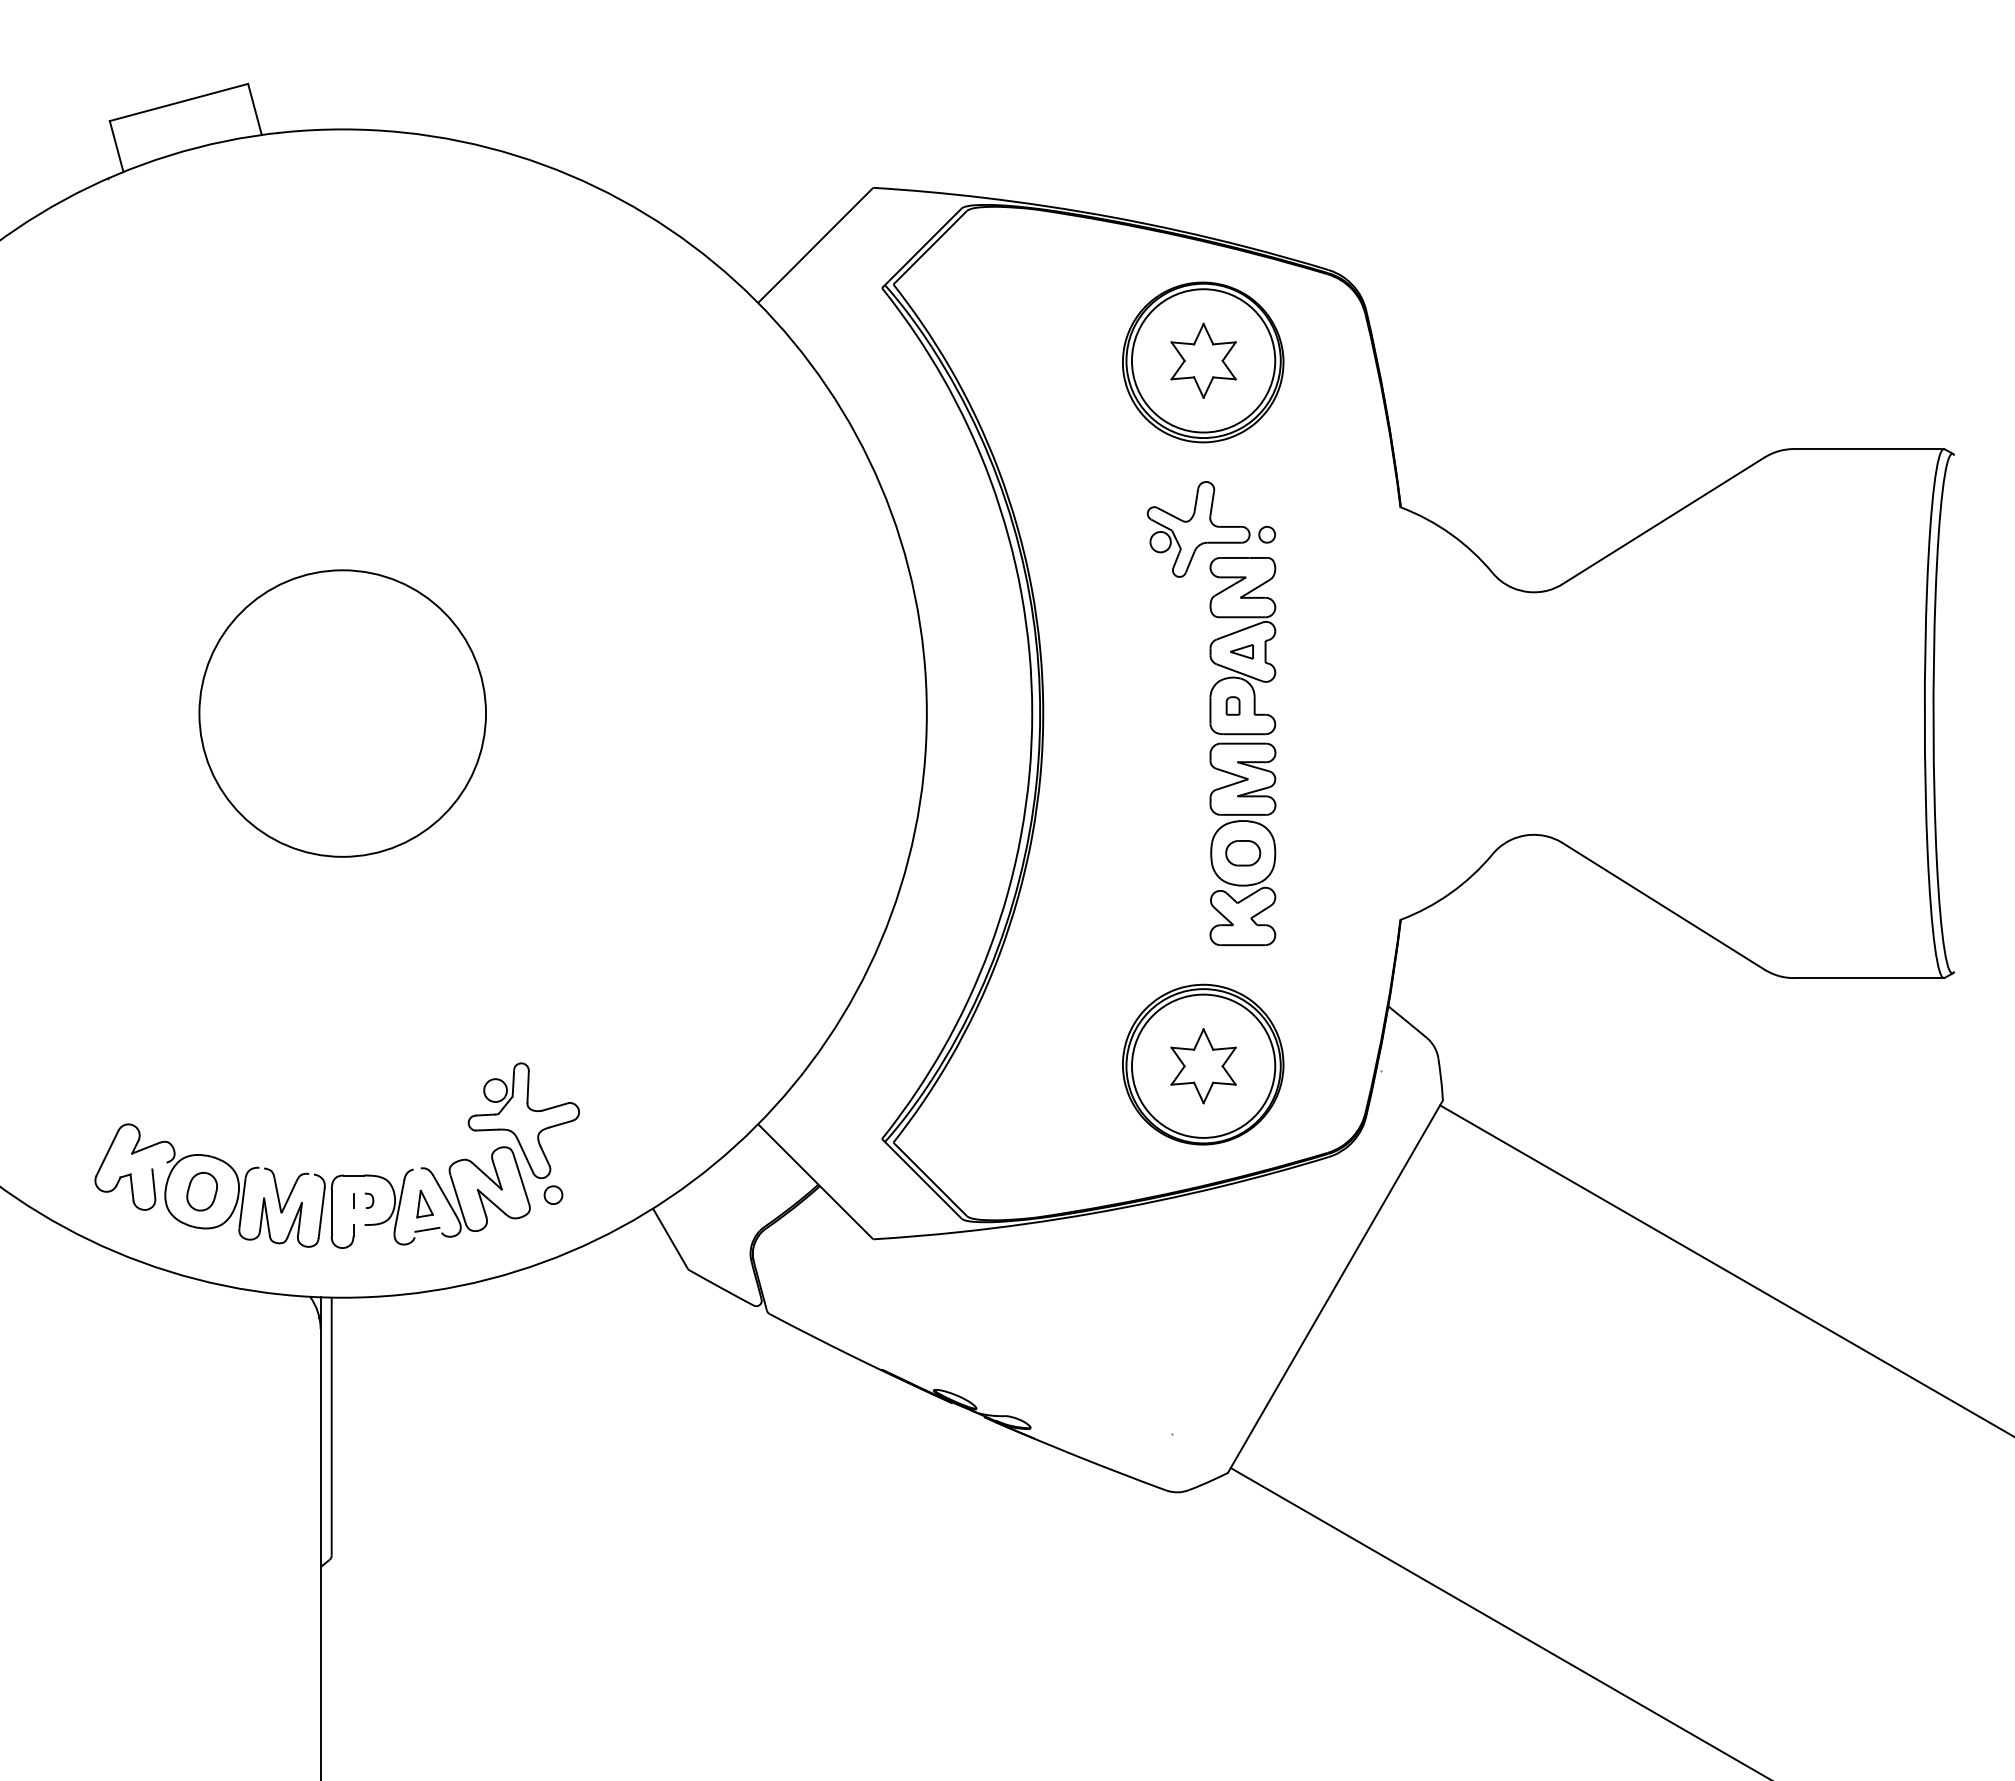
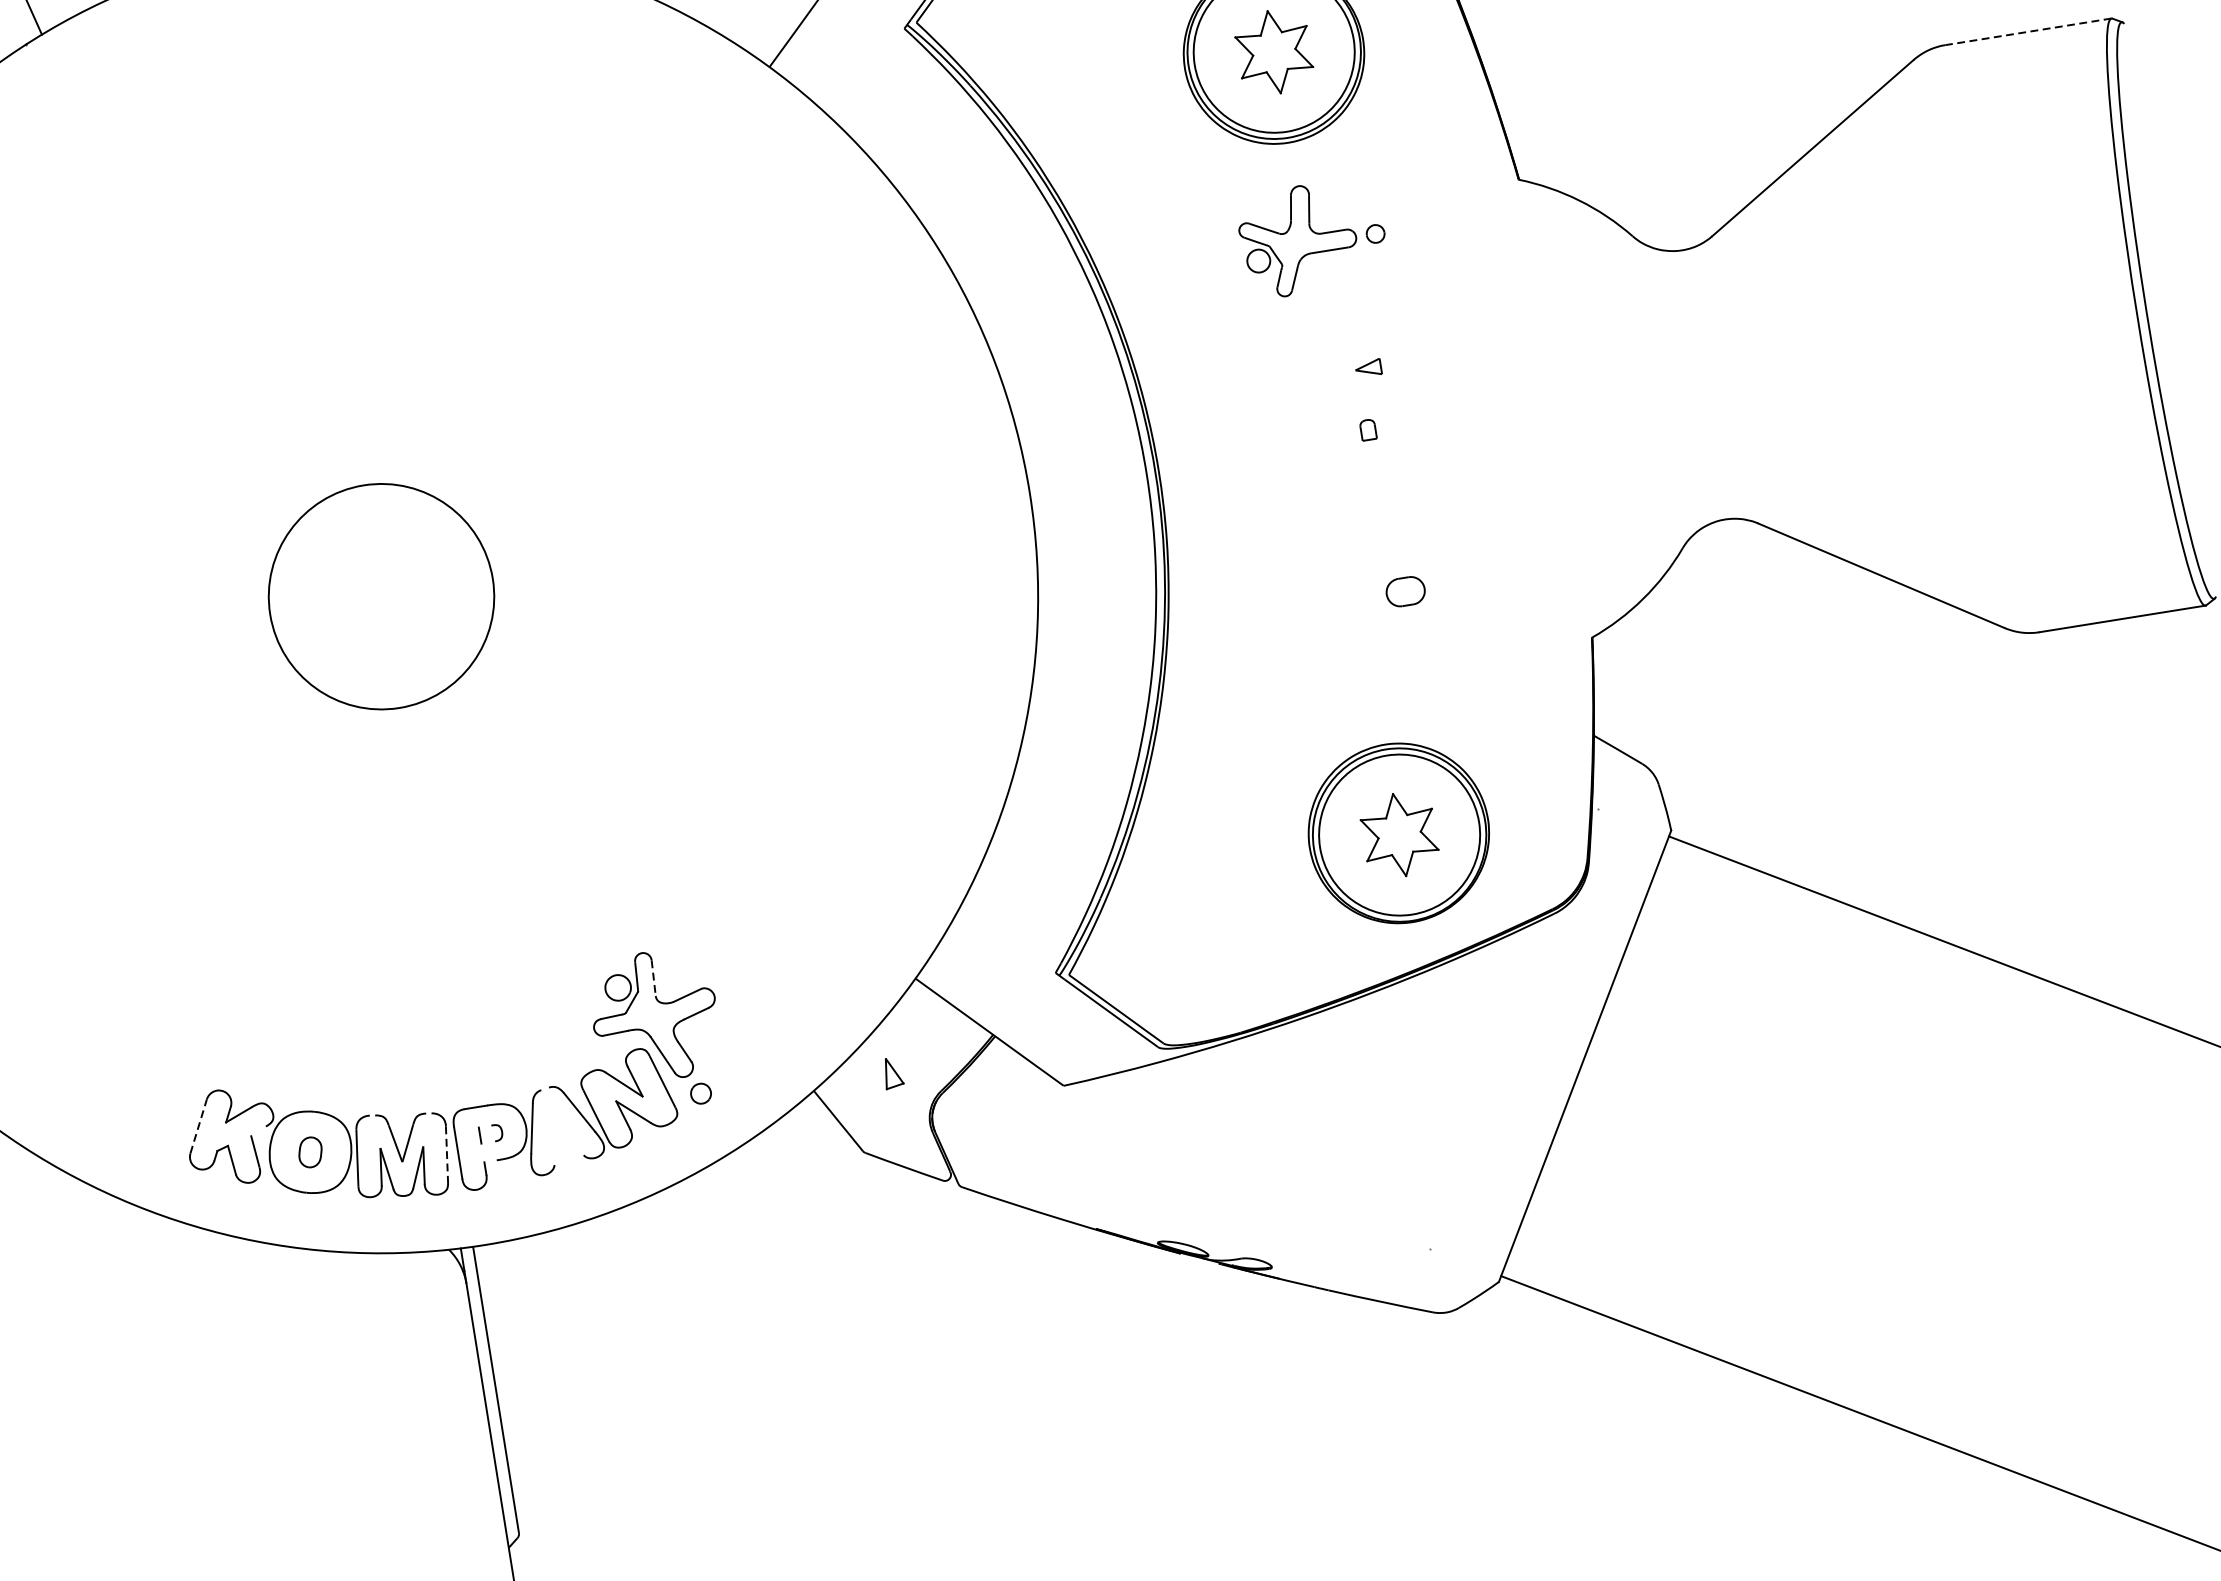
line: (1869, 449) -> (2028, 32), solid -> dashed
circle: (342, 713) -> (381, 596), size x0.7
part: (1242, 751) -> (1386, 478), removed
line: (528, 1087) -> (654, 978), solid -> dashed
line: (107, 1152) -> (198, 1125), solid -> dashed
part: (201, 1191) -> (309, 1152), size x0.7
part: (424, 1203) -> (892, 1072), moved
line: (321, 1213) -> (446, 1155), solid -> dashed
line: (427, 1229) -> (567, 1154), removed

